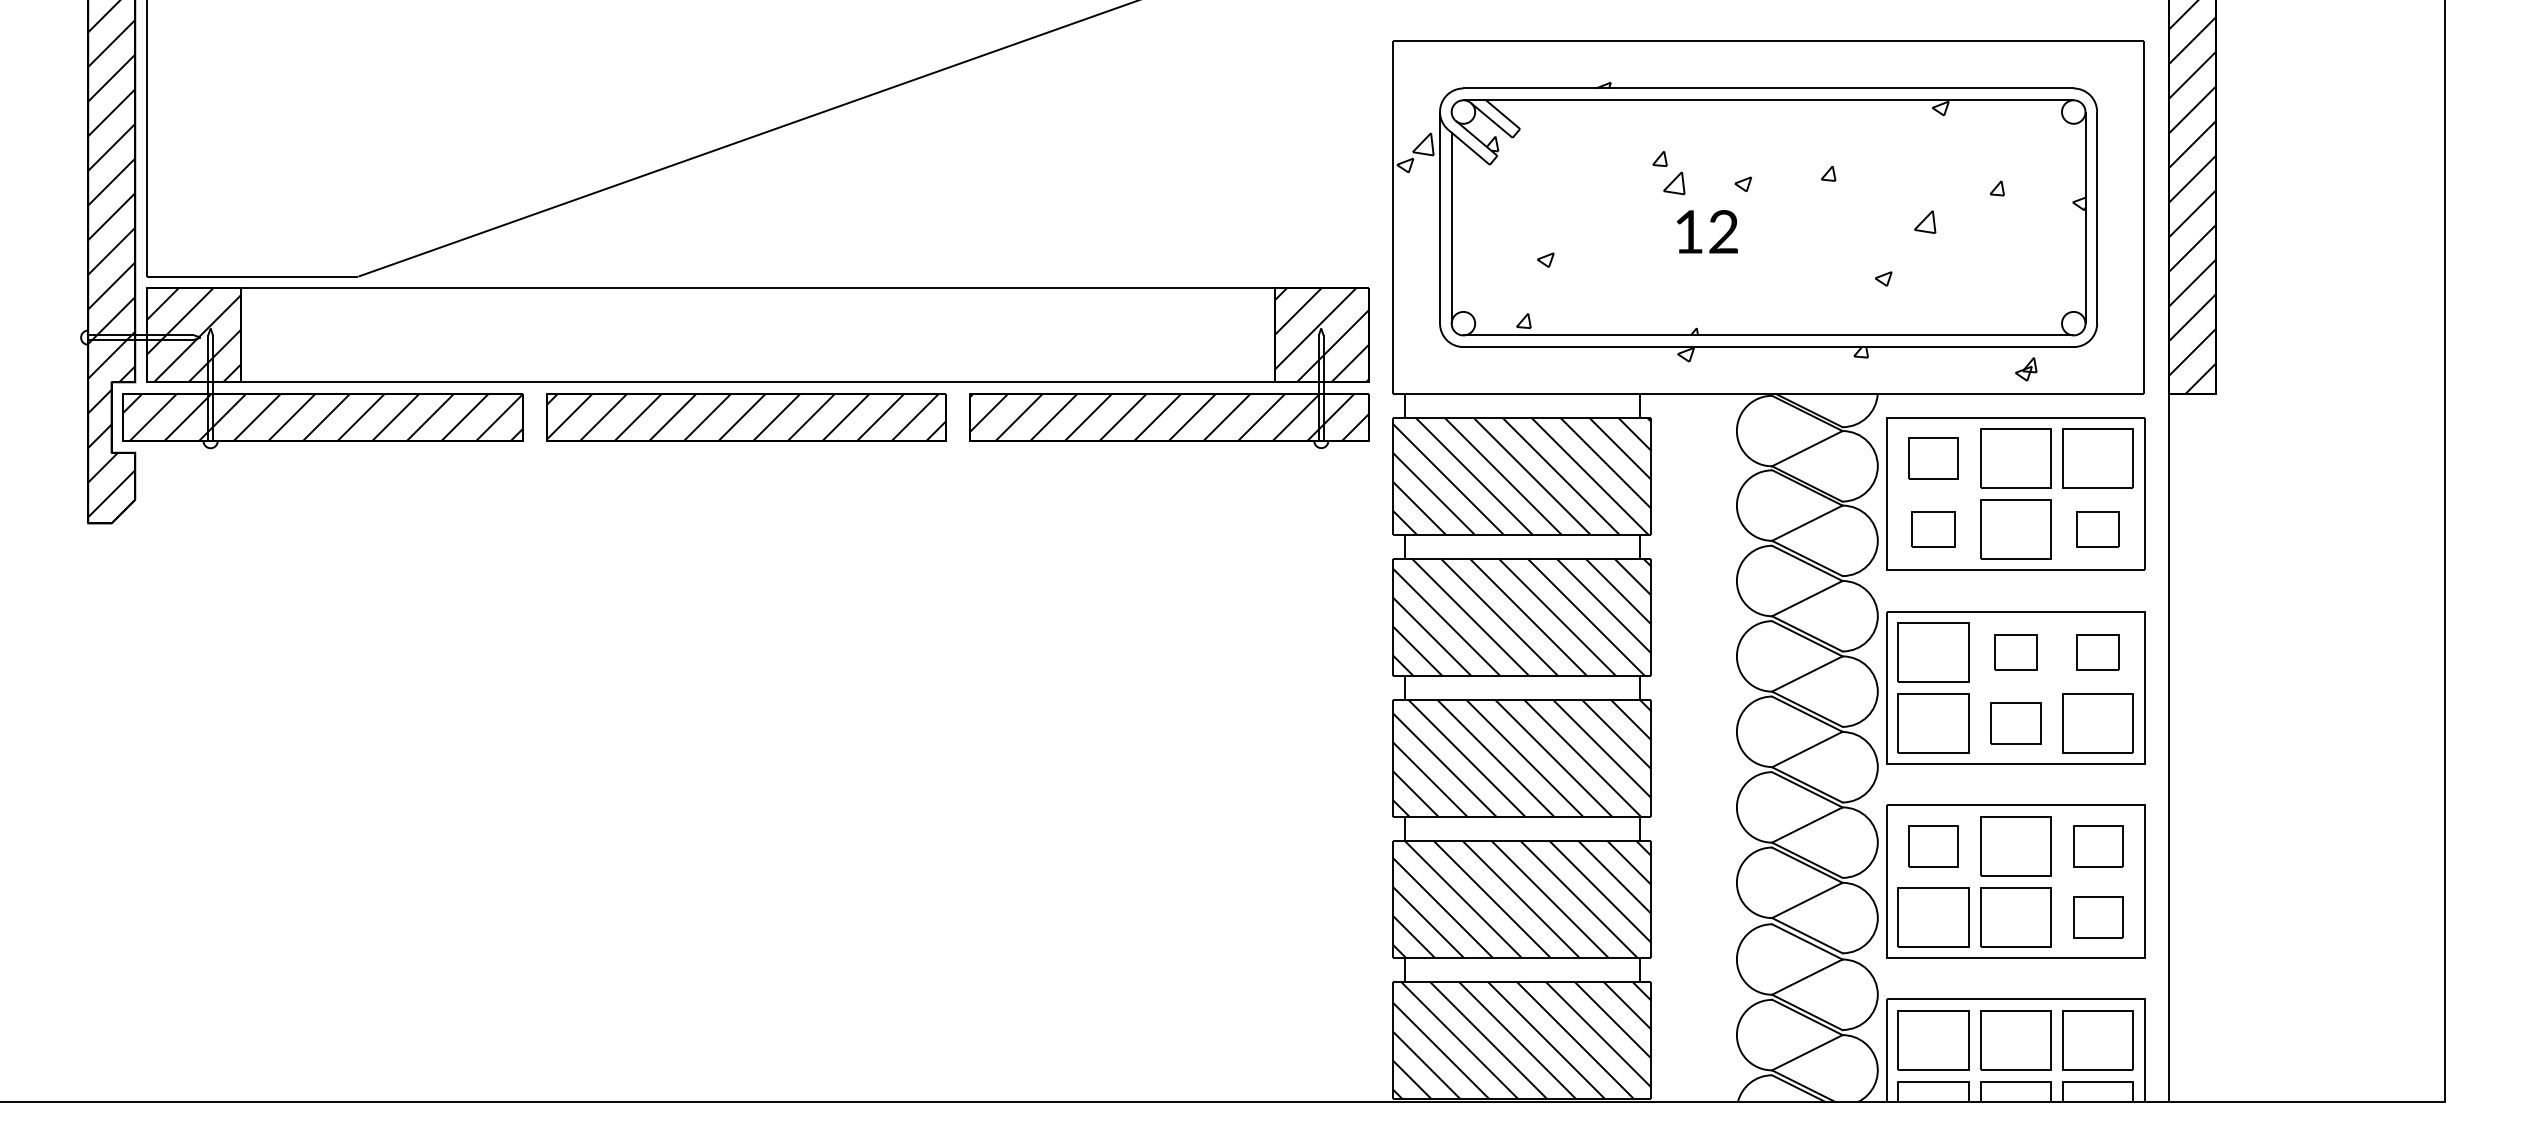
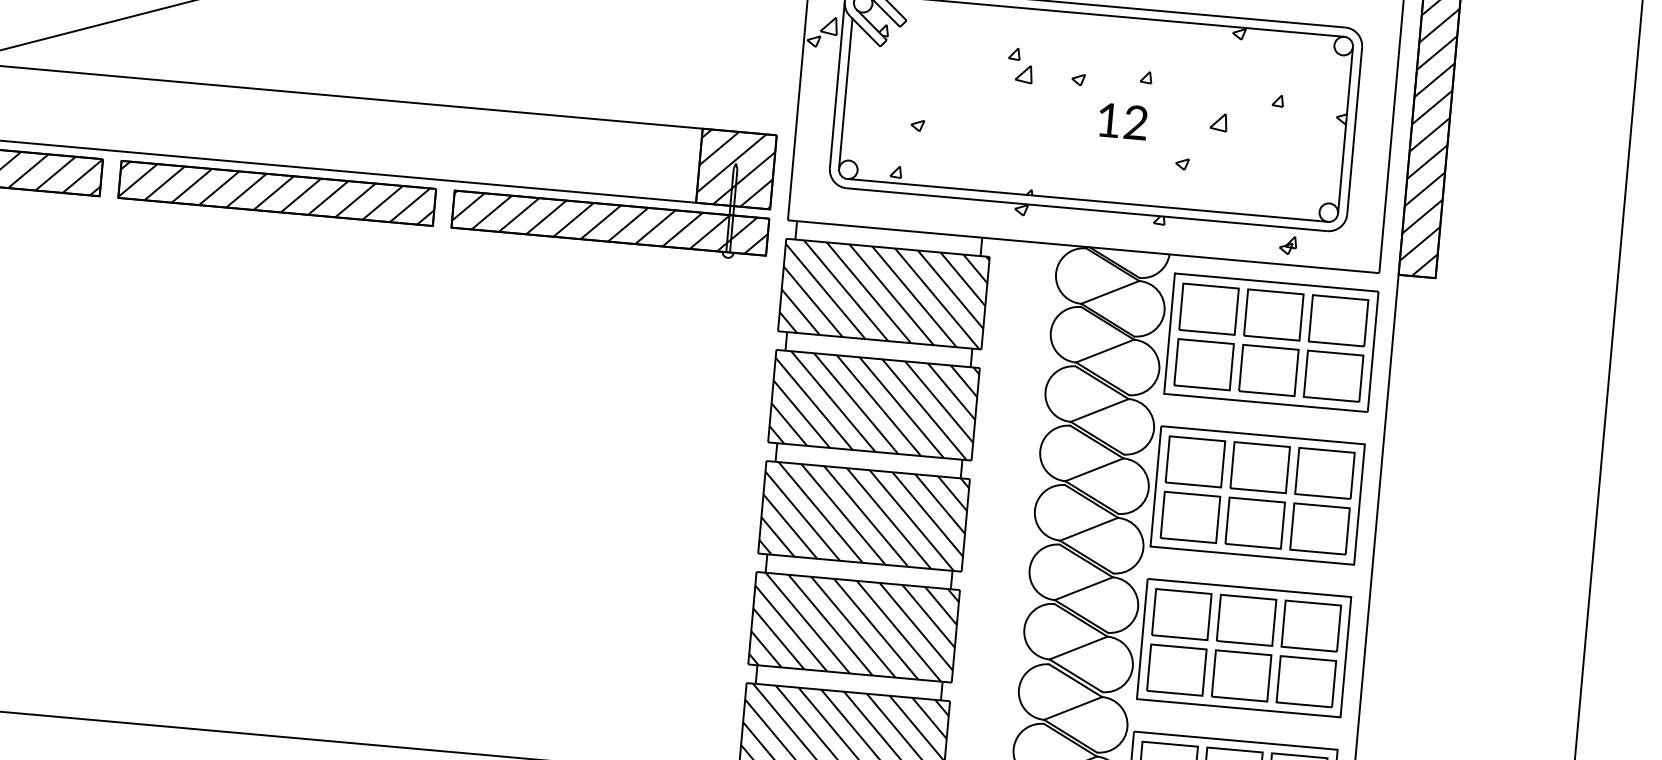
text: (1706, 231) -> (1122, 121), moved
part: (1933, 458) -> (1208, 309), size x1.43
part: (1933, 529) -> (1203, 364), size x1.67
part: (2097, 529) -> (1333, 376), size x1.67
part: (2015, 652) -> (1259, 467), size x1.67
part: (2097, 652) -> (1324, 473), size x1.67
part: (2015, 723) -> (1254, 523), size x1.43
part: (1933, 846) -> (1181, 614), size x1.43
part: (2097, 846) -> (1310, 625), size x1.43
part: (2097, 917) -> (1305, 681), size x1.43

